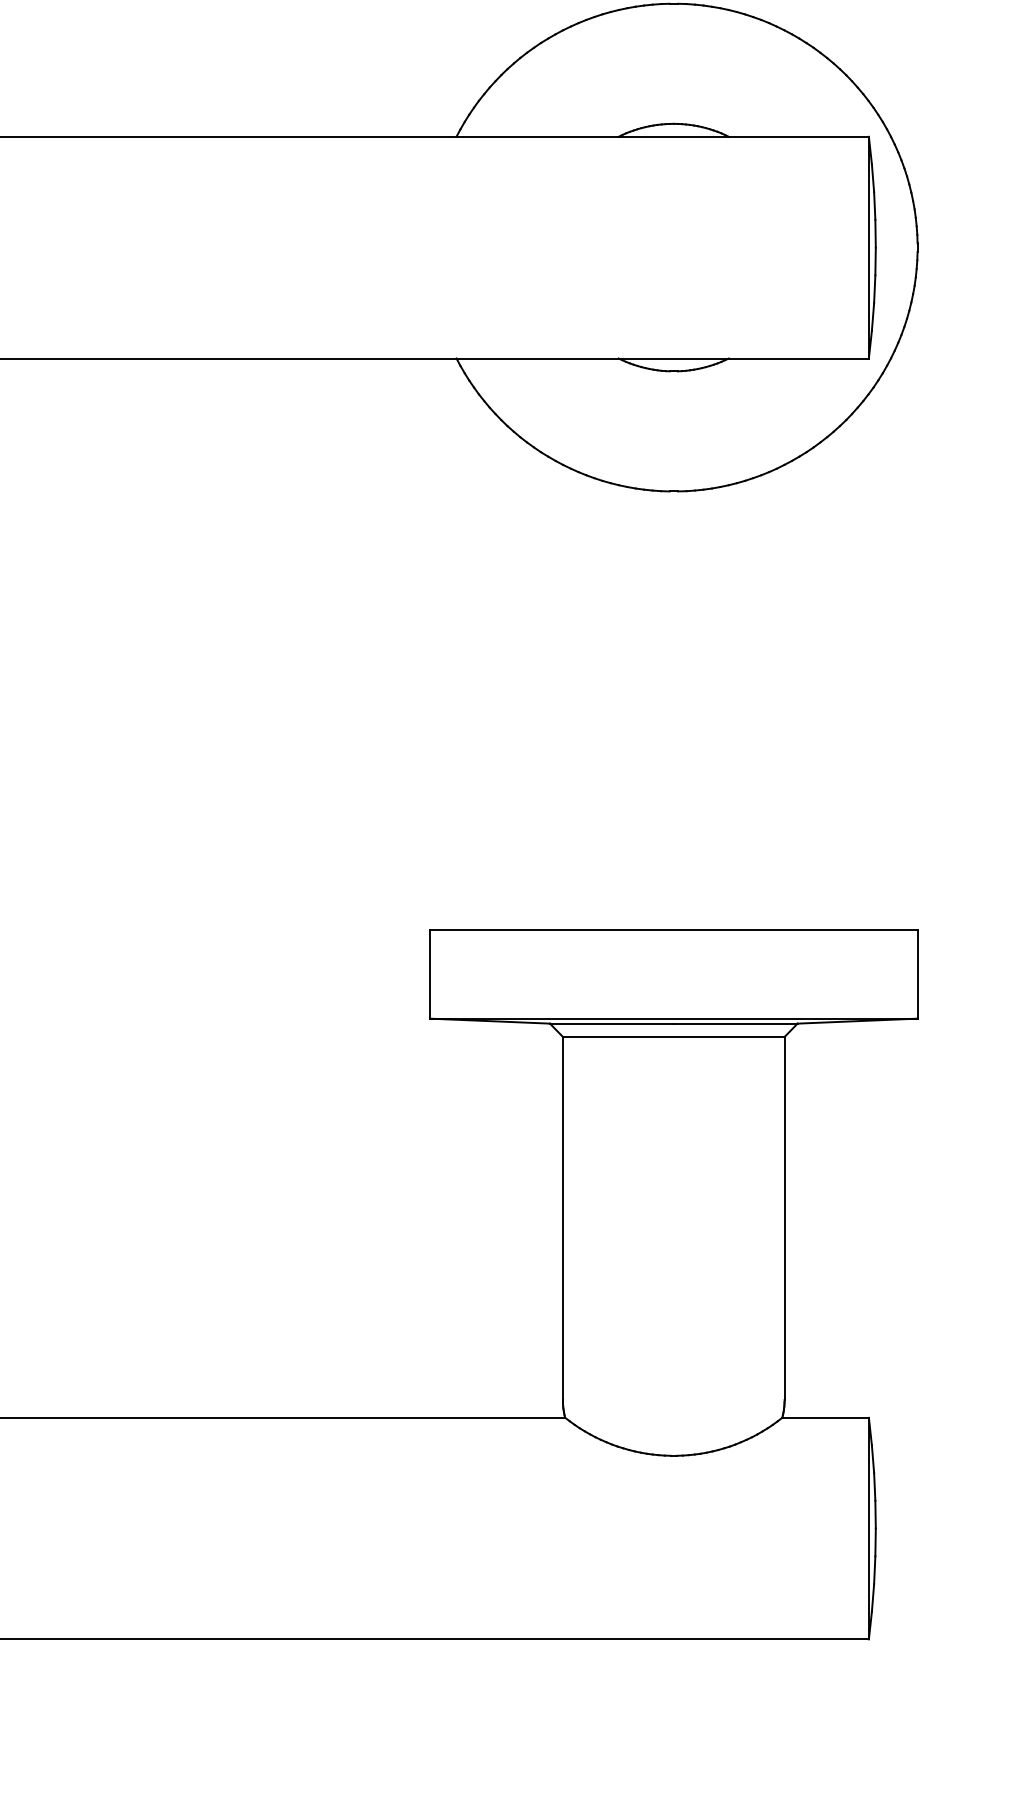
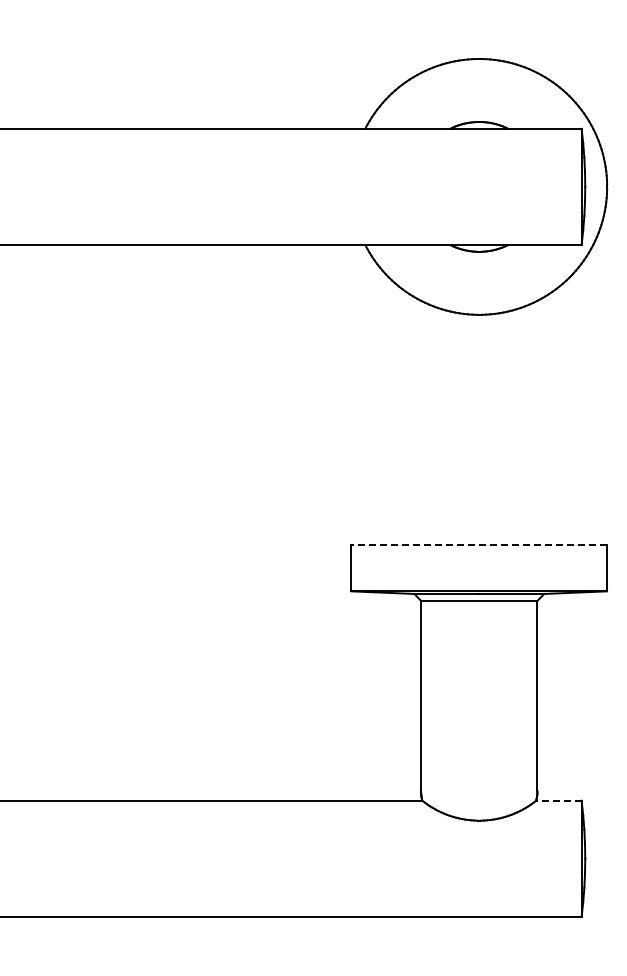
line: (674, 929) -> (479, 544), solid -> dashed
line: (824, 1417) -> (558, 800), solid -> dashed

